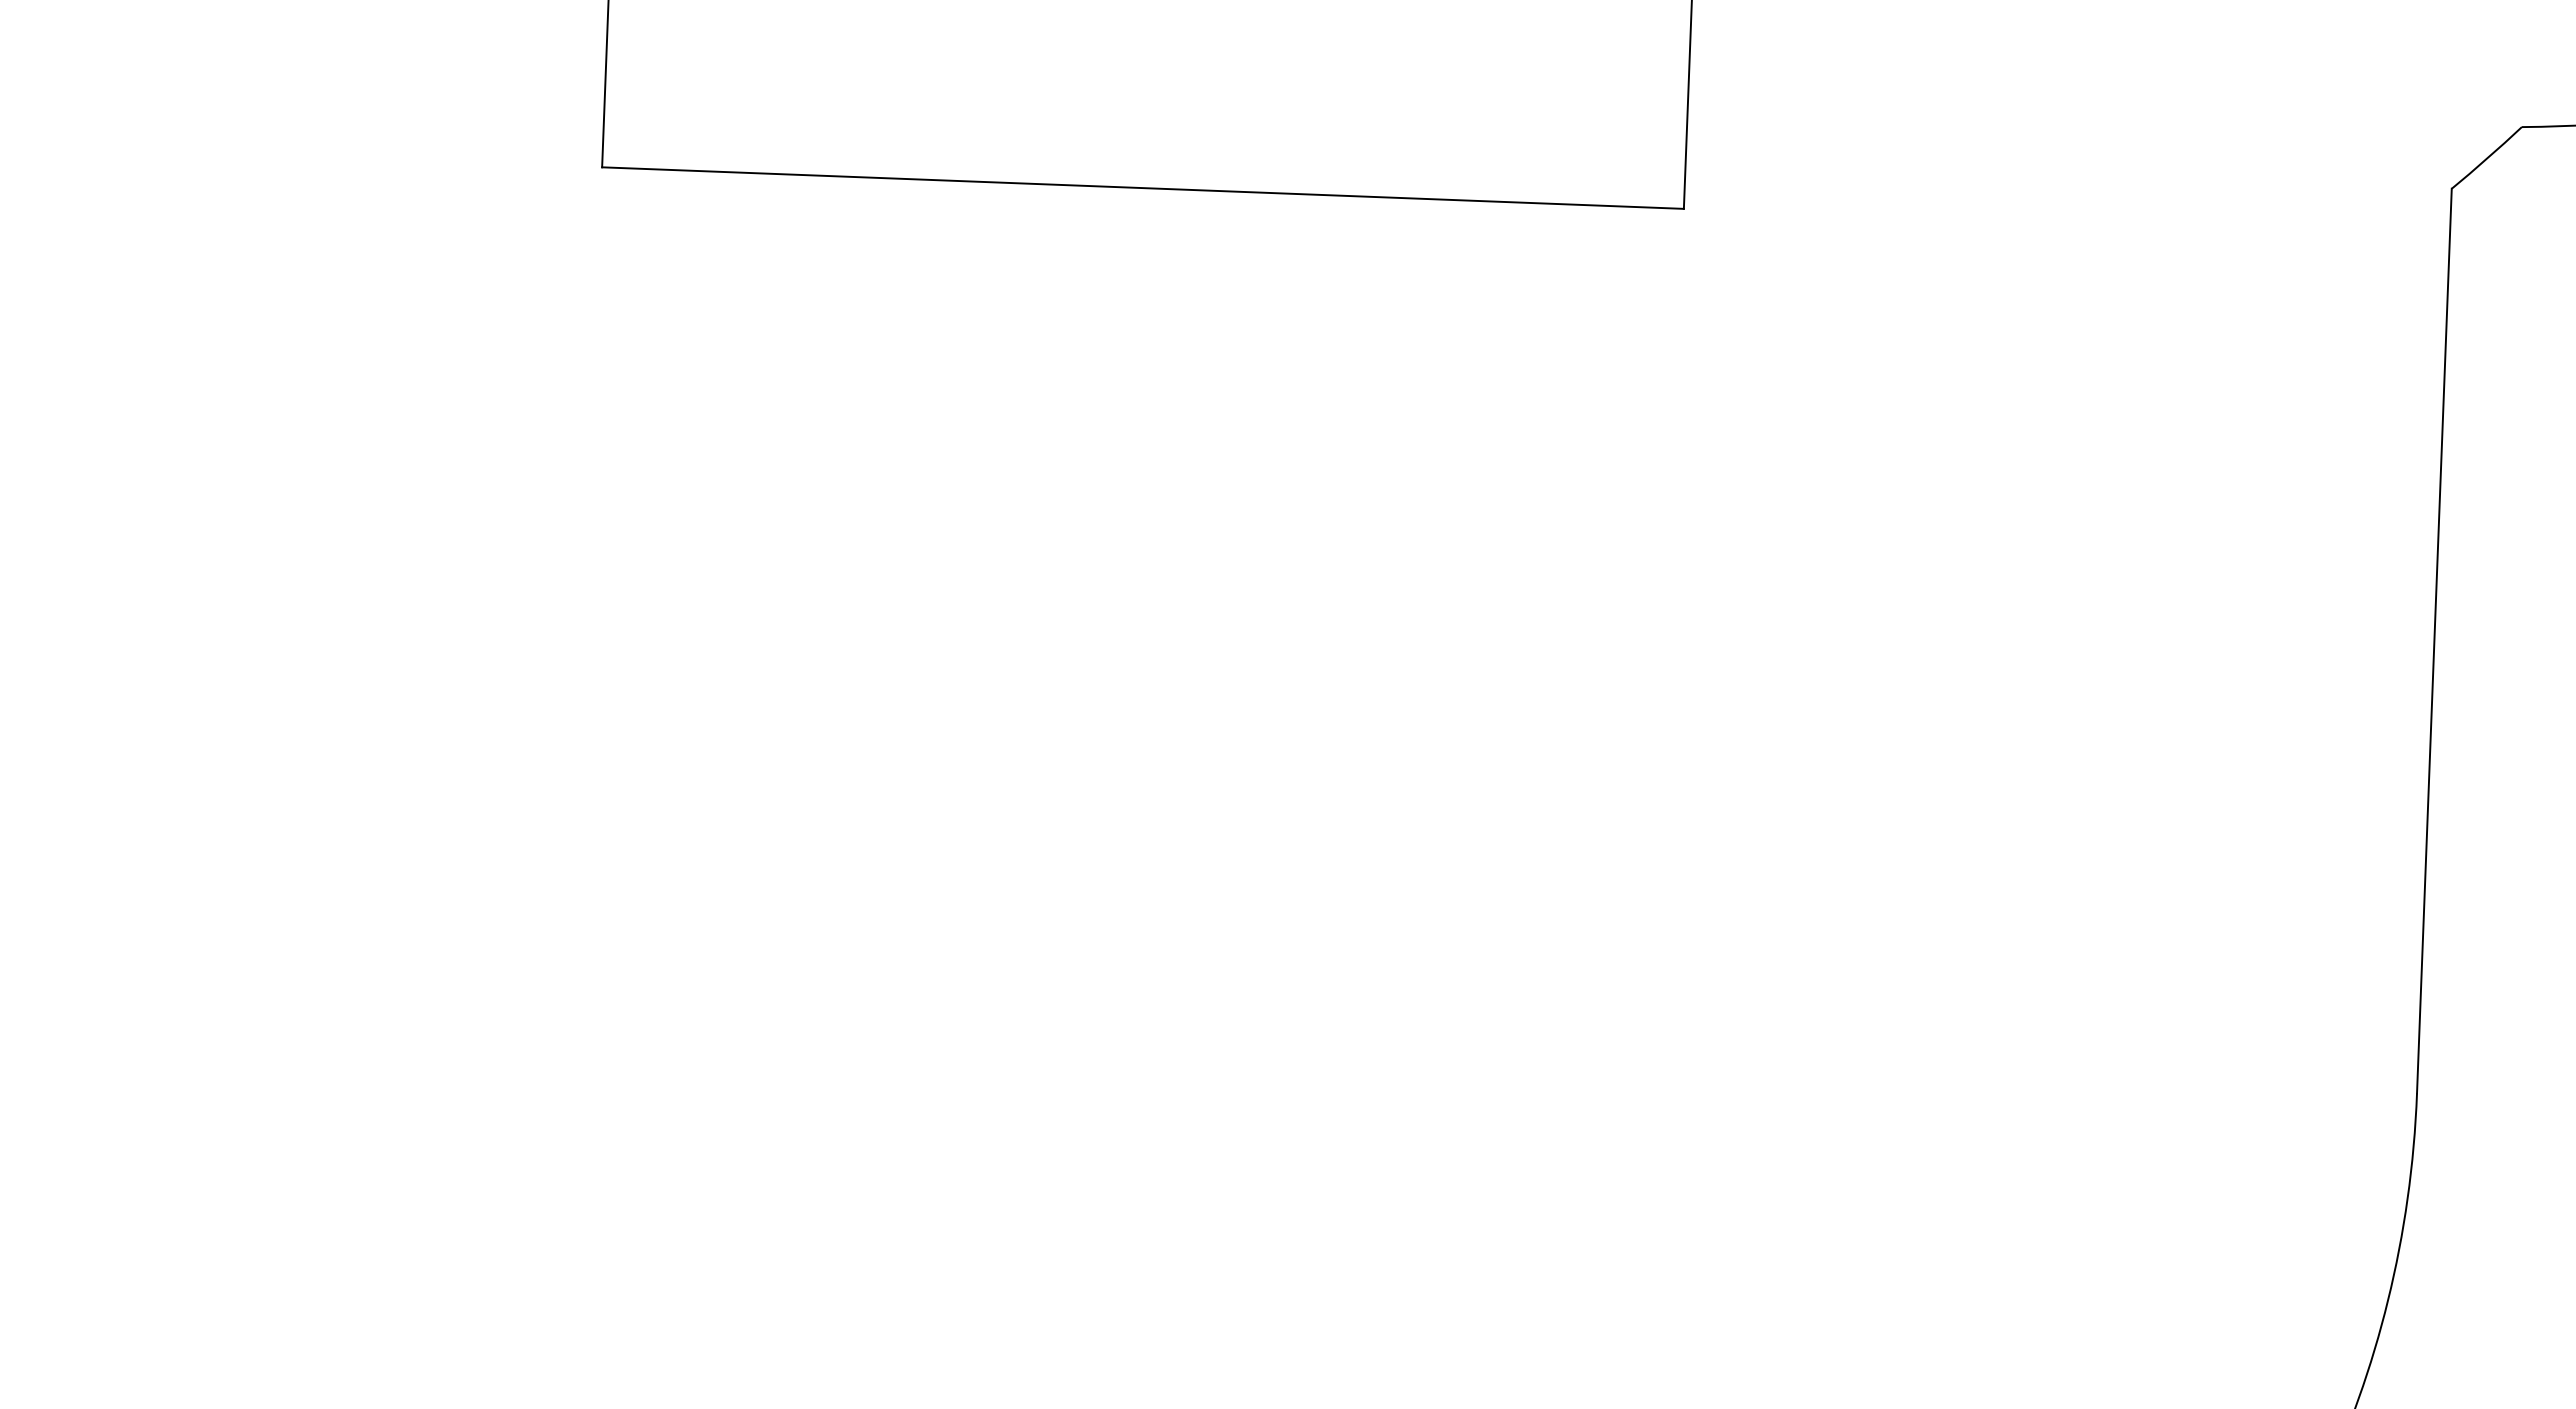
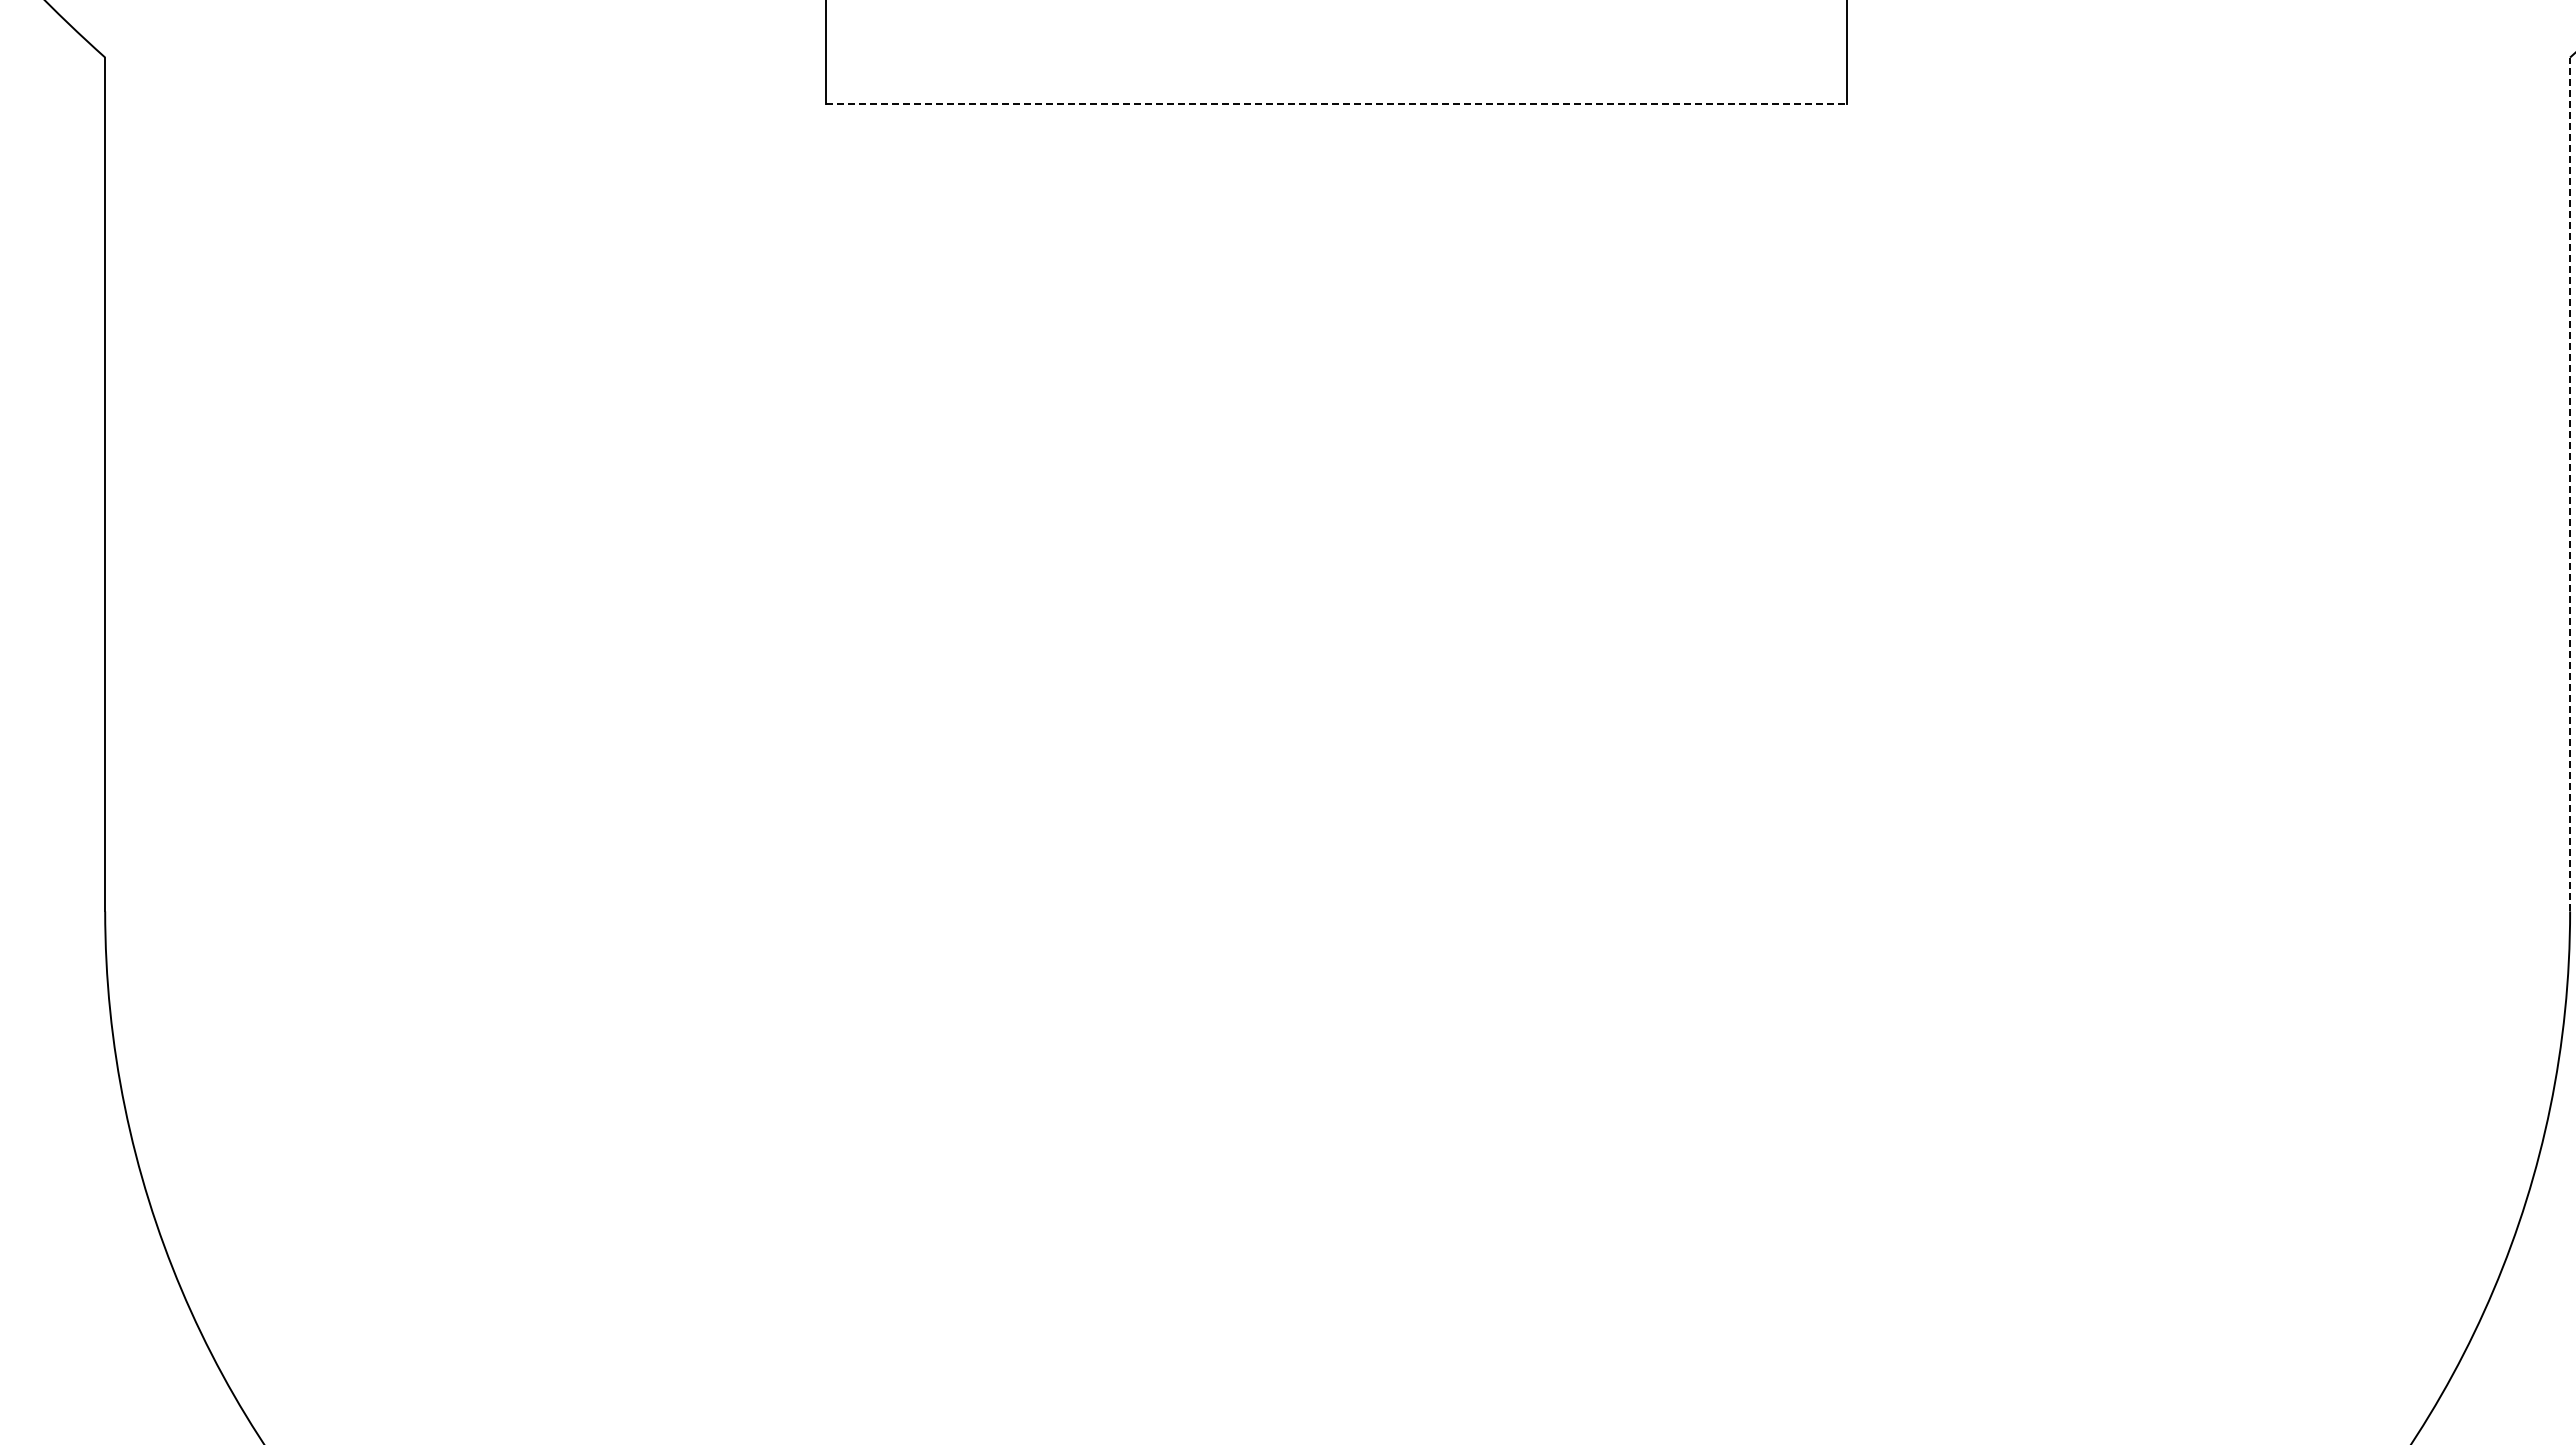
line: (1143, 188) -> (1337, 104), solid -> dashed
line: (2434, 641) -> (2570, 484), solid -> dashed

